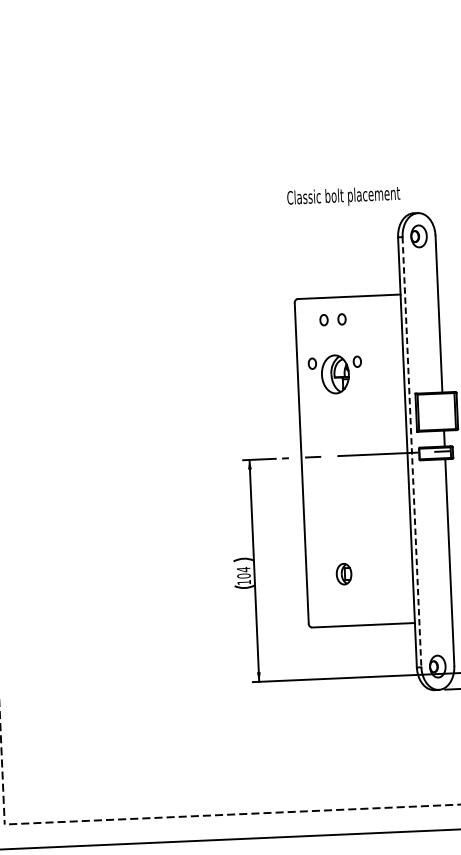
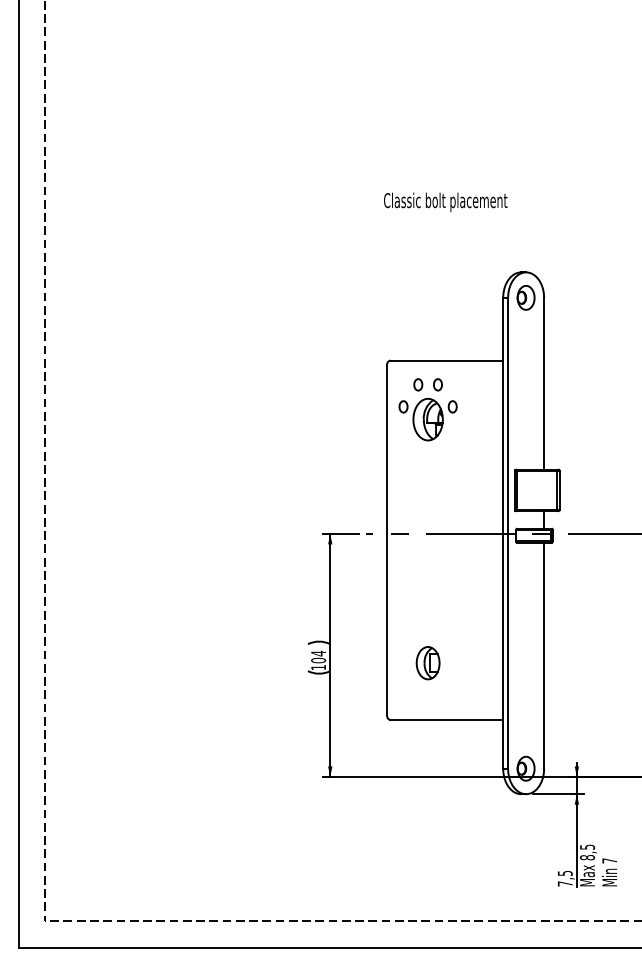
text: (343, 196) -> (445, 201), moved
part: (334, 374) -> (427, 419), moved
line: (412, 452) -> (508, 533), dashed -> solid
part: (343, 574) -> (427, 663), size x1.43

